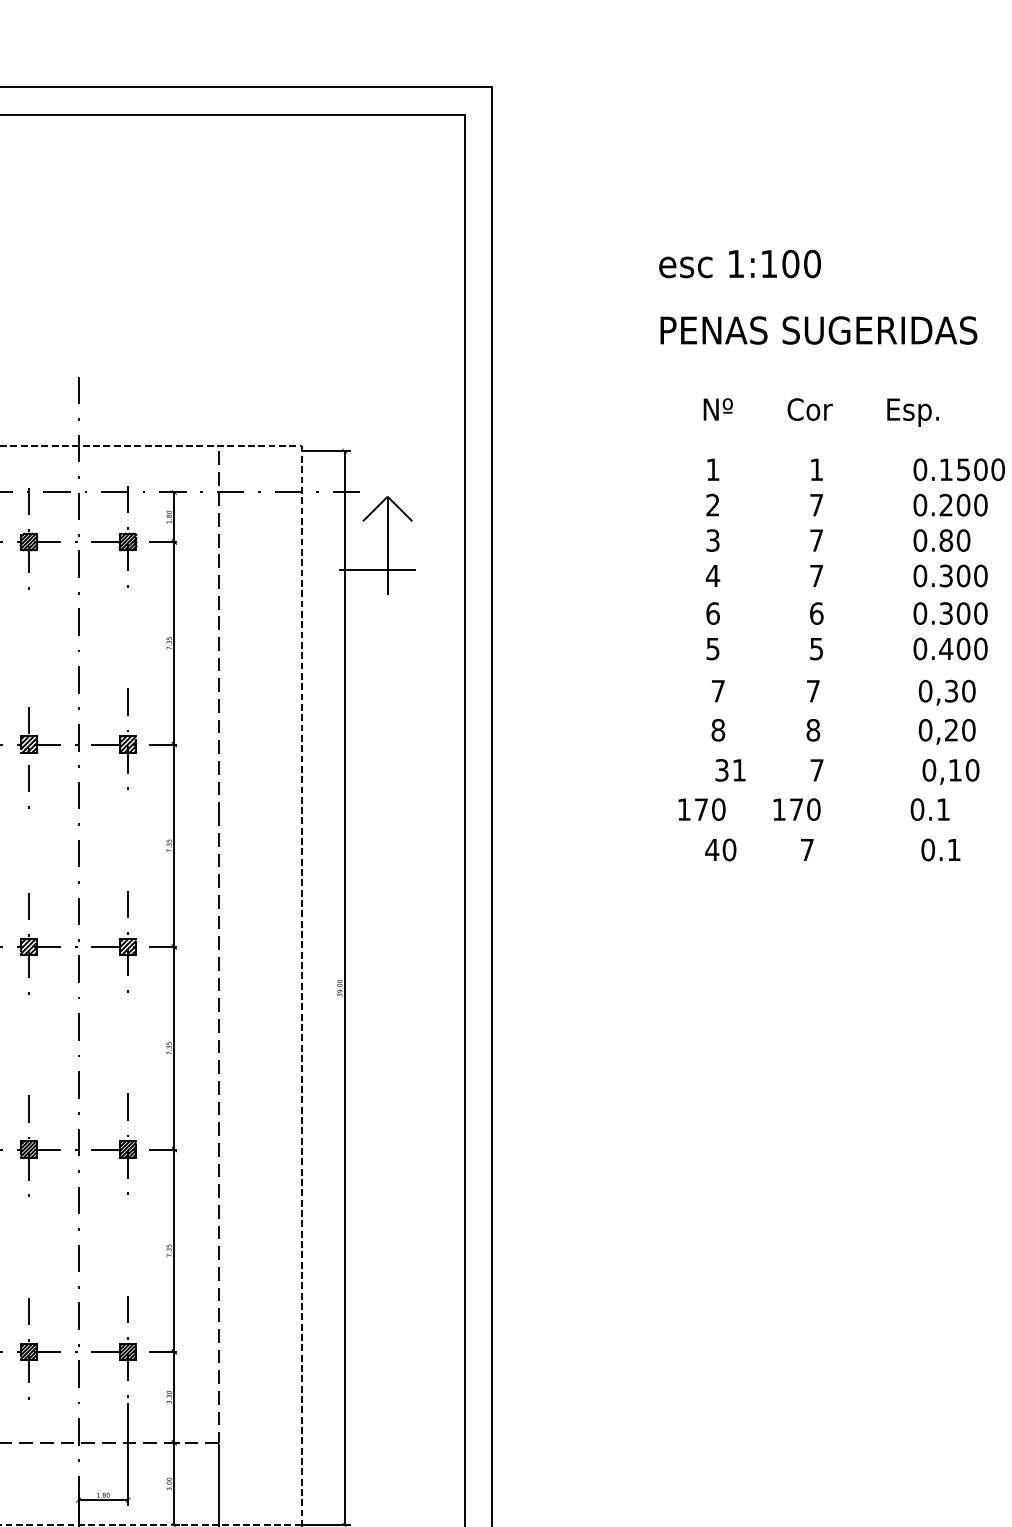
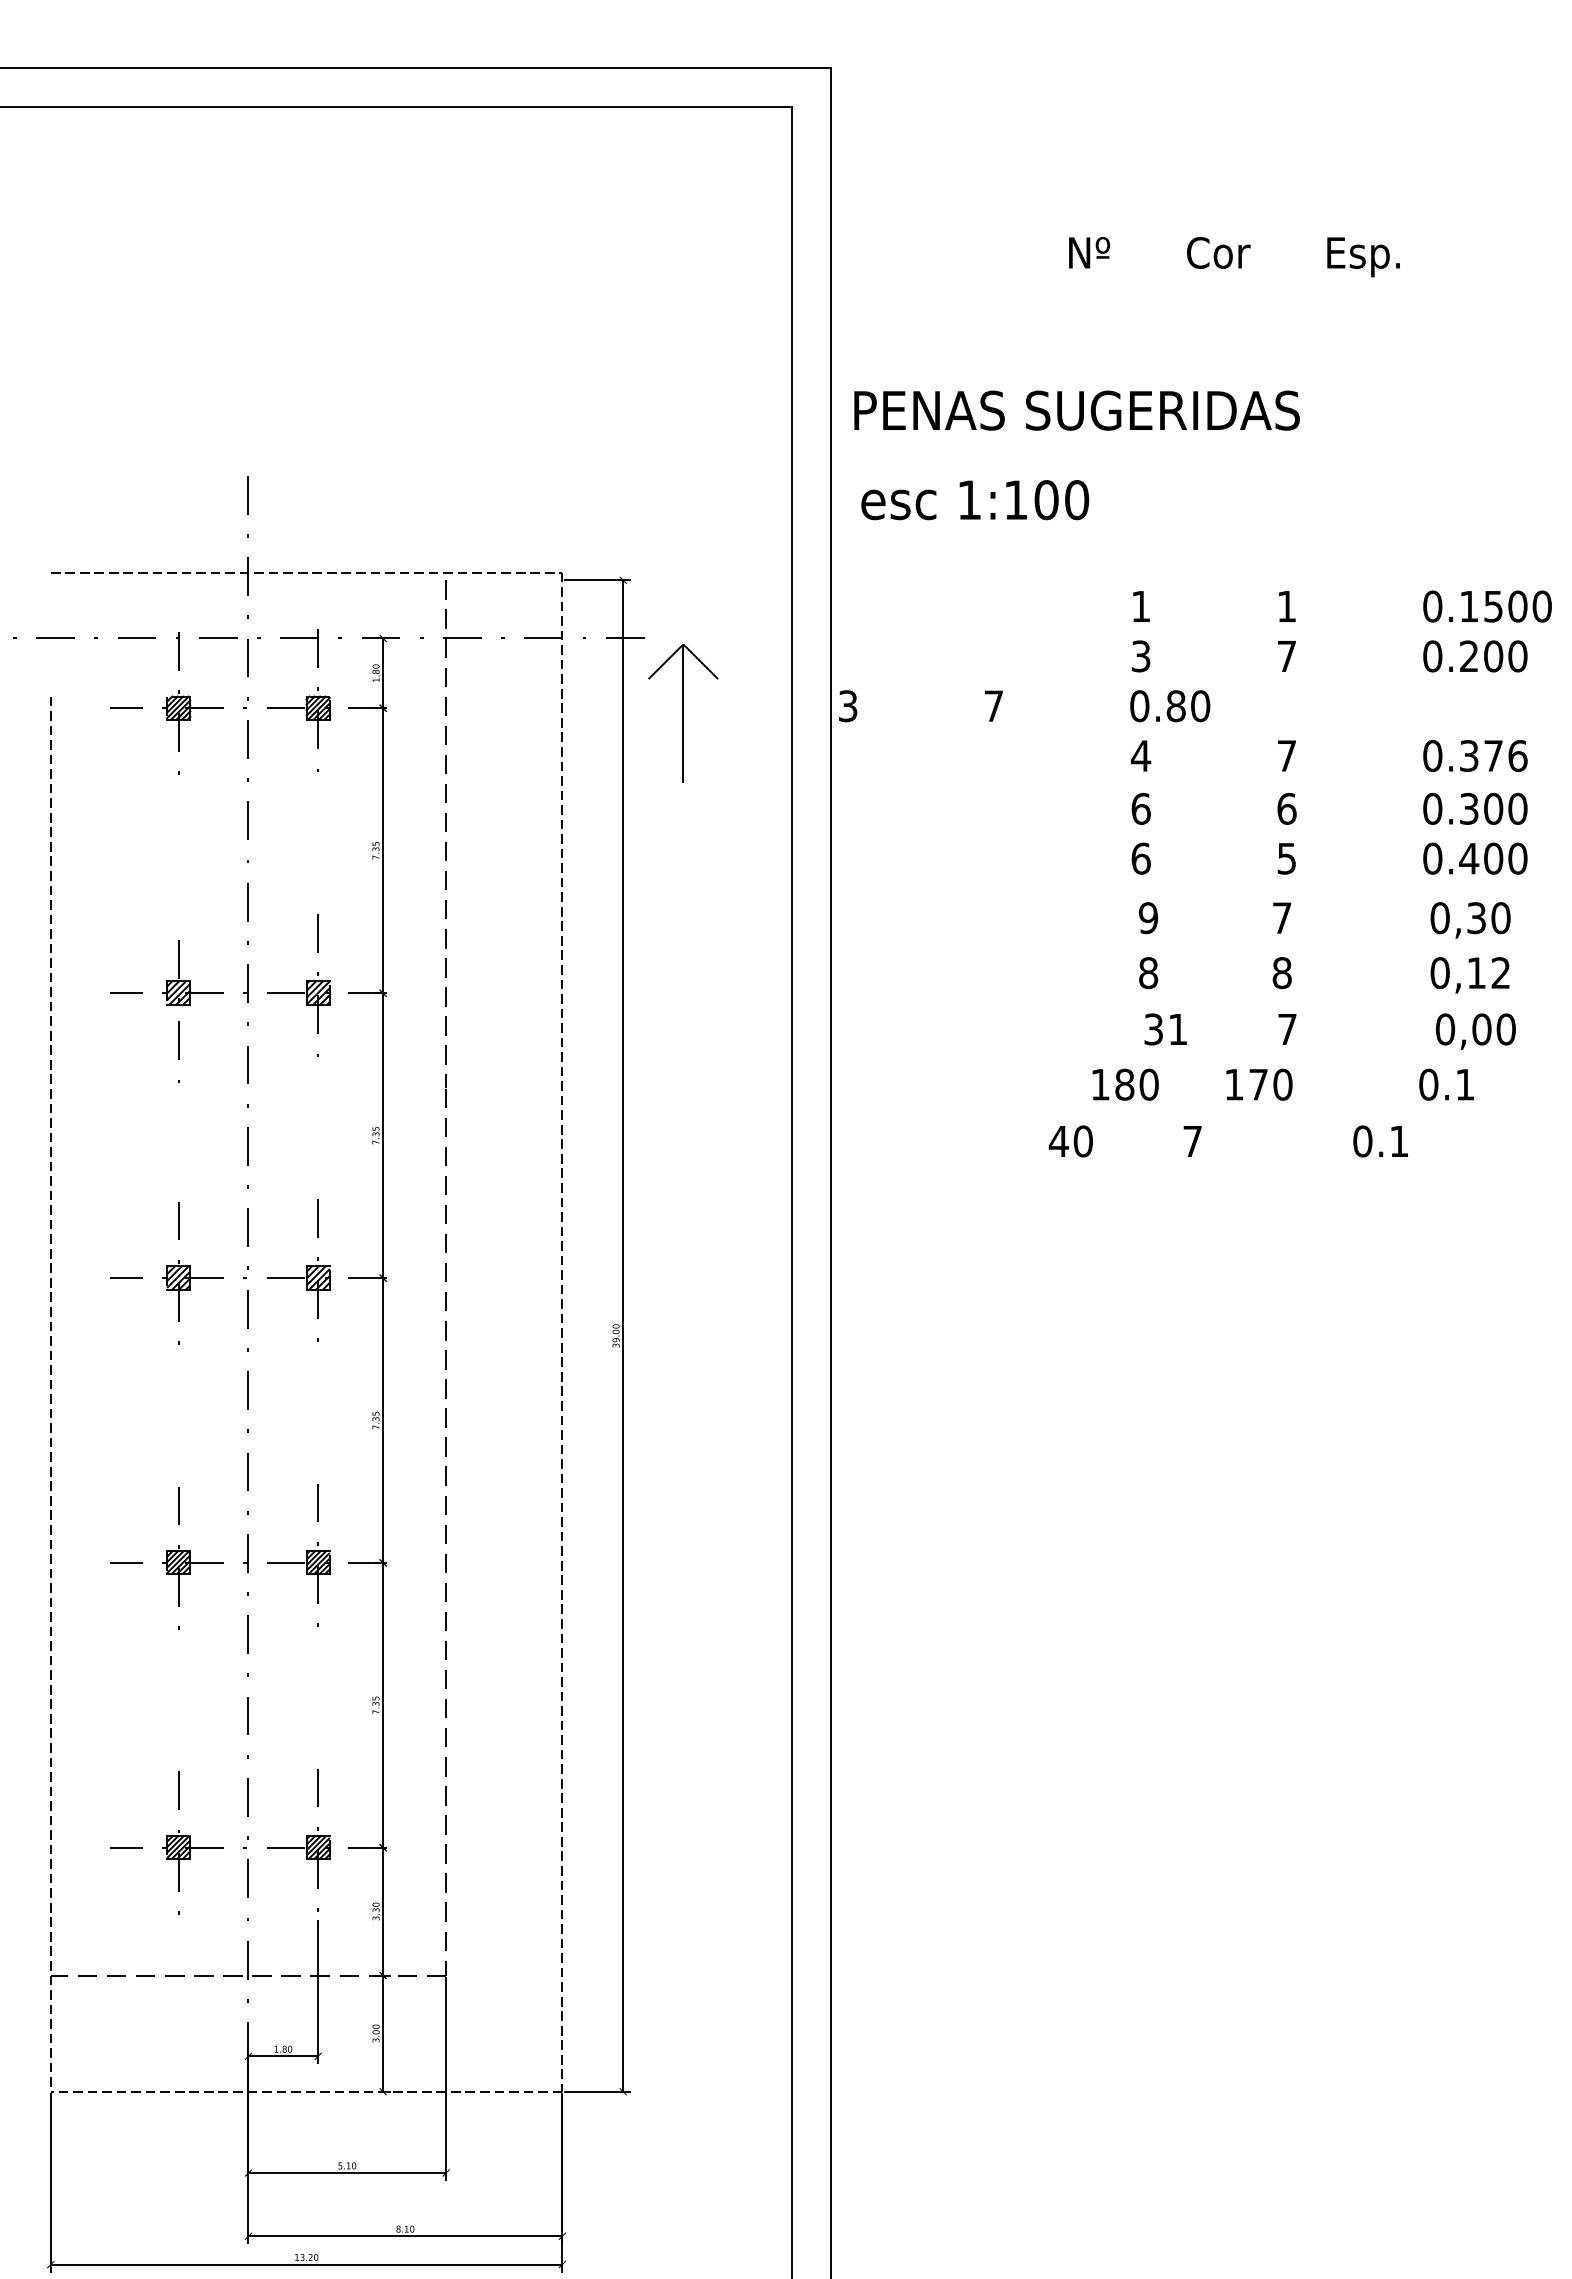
text: (740, 264) -> (975, 500), moved
text: (818, 330) -> (1076, 410), moved
text: (821, 412) -> (1234, 257), moved
text: (712, 505) -> (1140, 656), 2 -> 3
text: (838, 540) -> (1024, 706), moved
line: (377, 569) -> (668, 747), removed
text: (972, 576) -> (1505, 756), 0.300 -> 0.376
text: (712, 648) -> (1140, 858), 5 -> 6
text: (718, 691) -> (1148, 918), 7 -> 9
text: (959, 730) -> (1488, 973), 0,20 -> 0,12
text: (954, 770) -> (1481, 1029), 0,10 -> 0,00
text: (701, 809) -> (1124, 1084), 170 -> 180
text: (832, 849) -> (1227, 1141), moved

